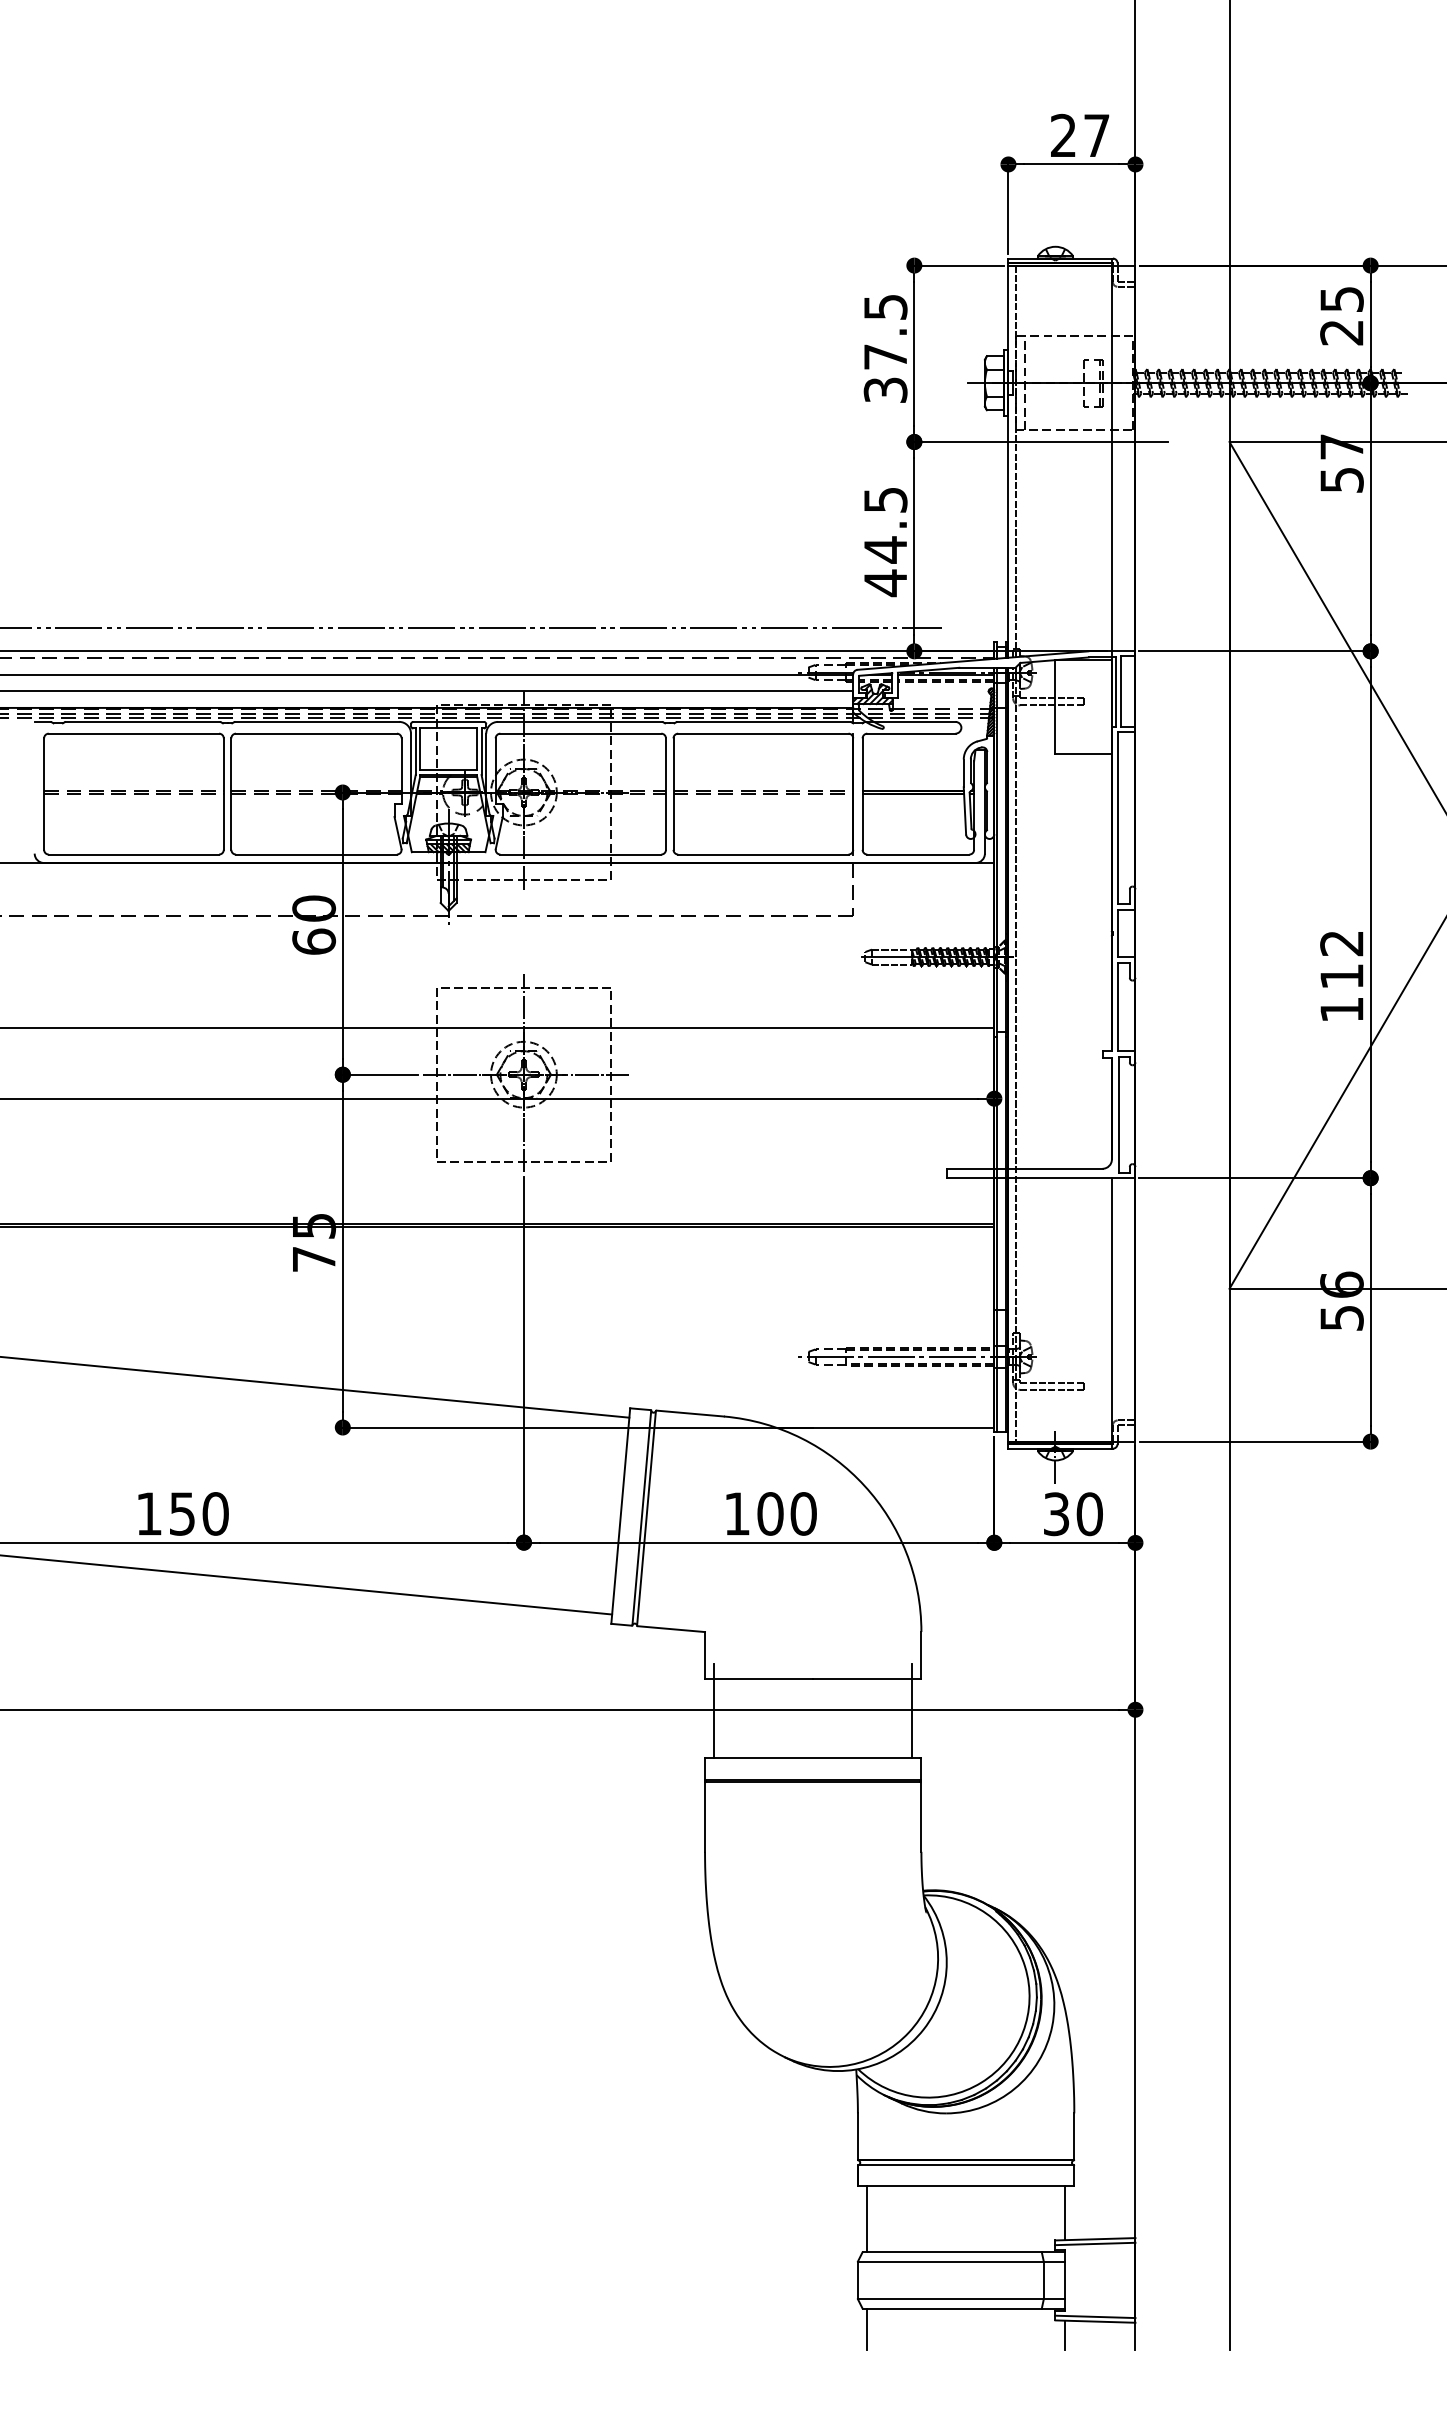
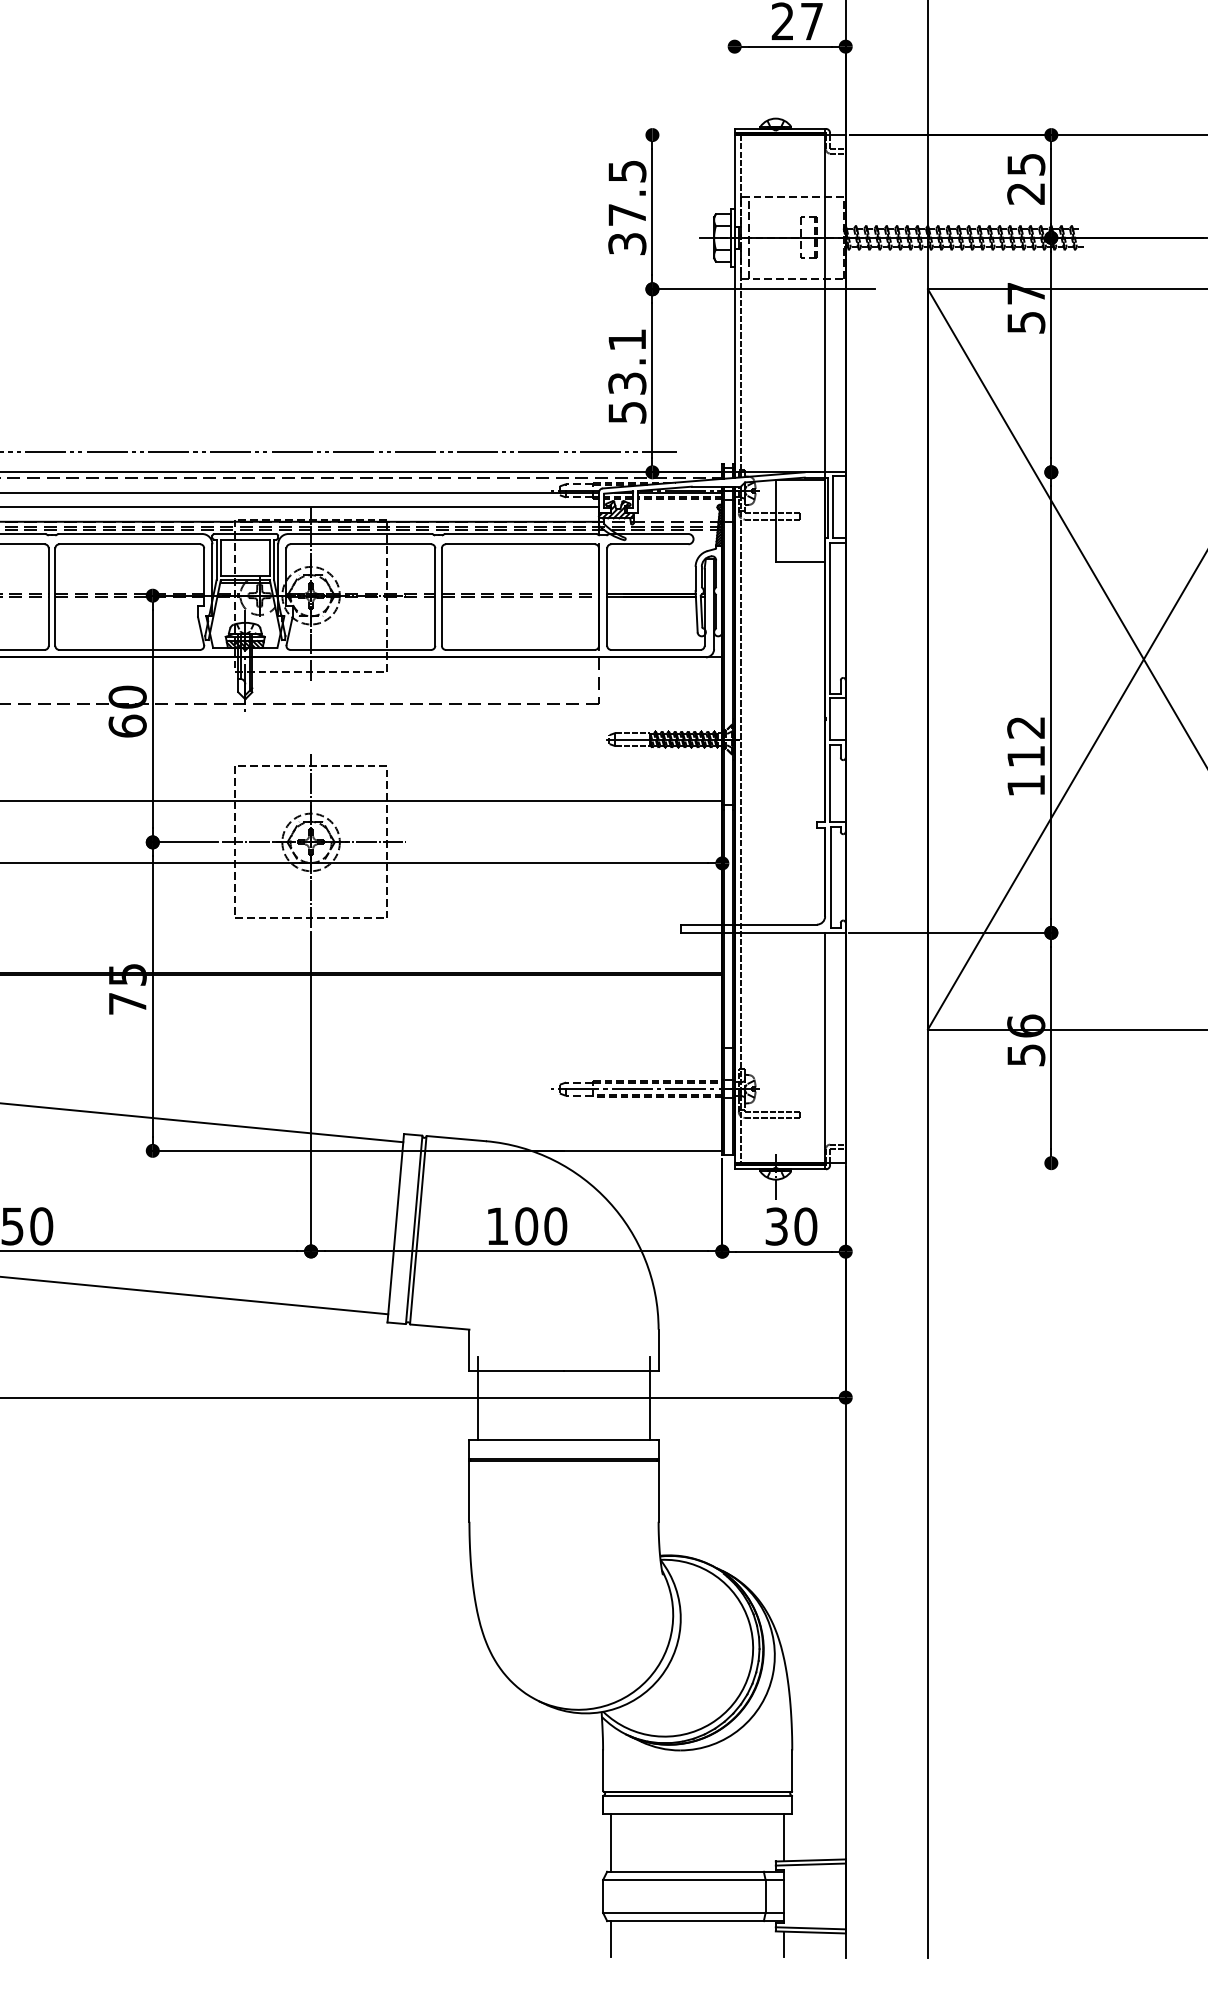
line: (1008, 206) -> (734, 83), removed
line: (956, 265) -> (689, 134), removed
text: (885, 542) -> (627, 377), 44.5 -> 53.1
line: (1256, 651) -> (951, 472), removed
line: (1257, 1441) -> (952, 1163), removed

